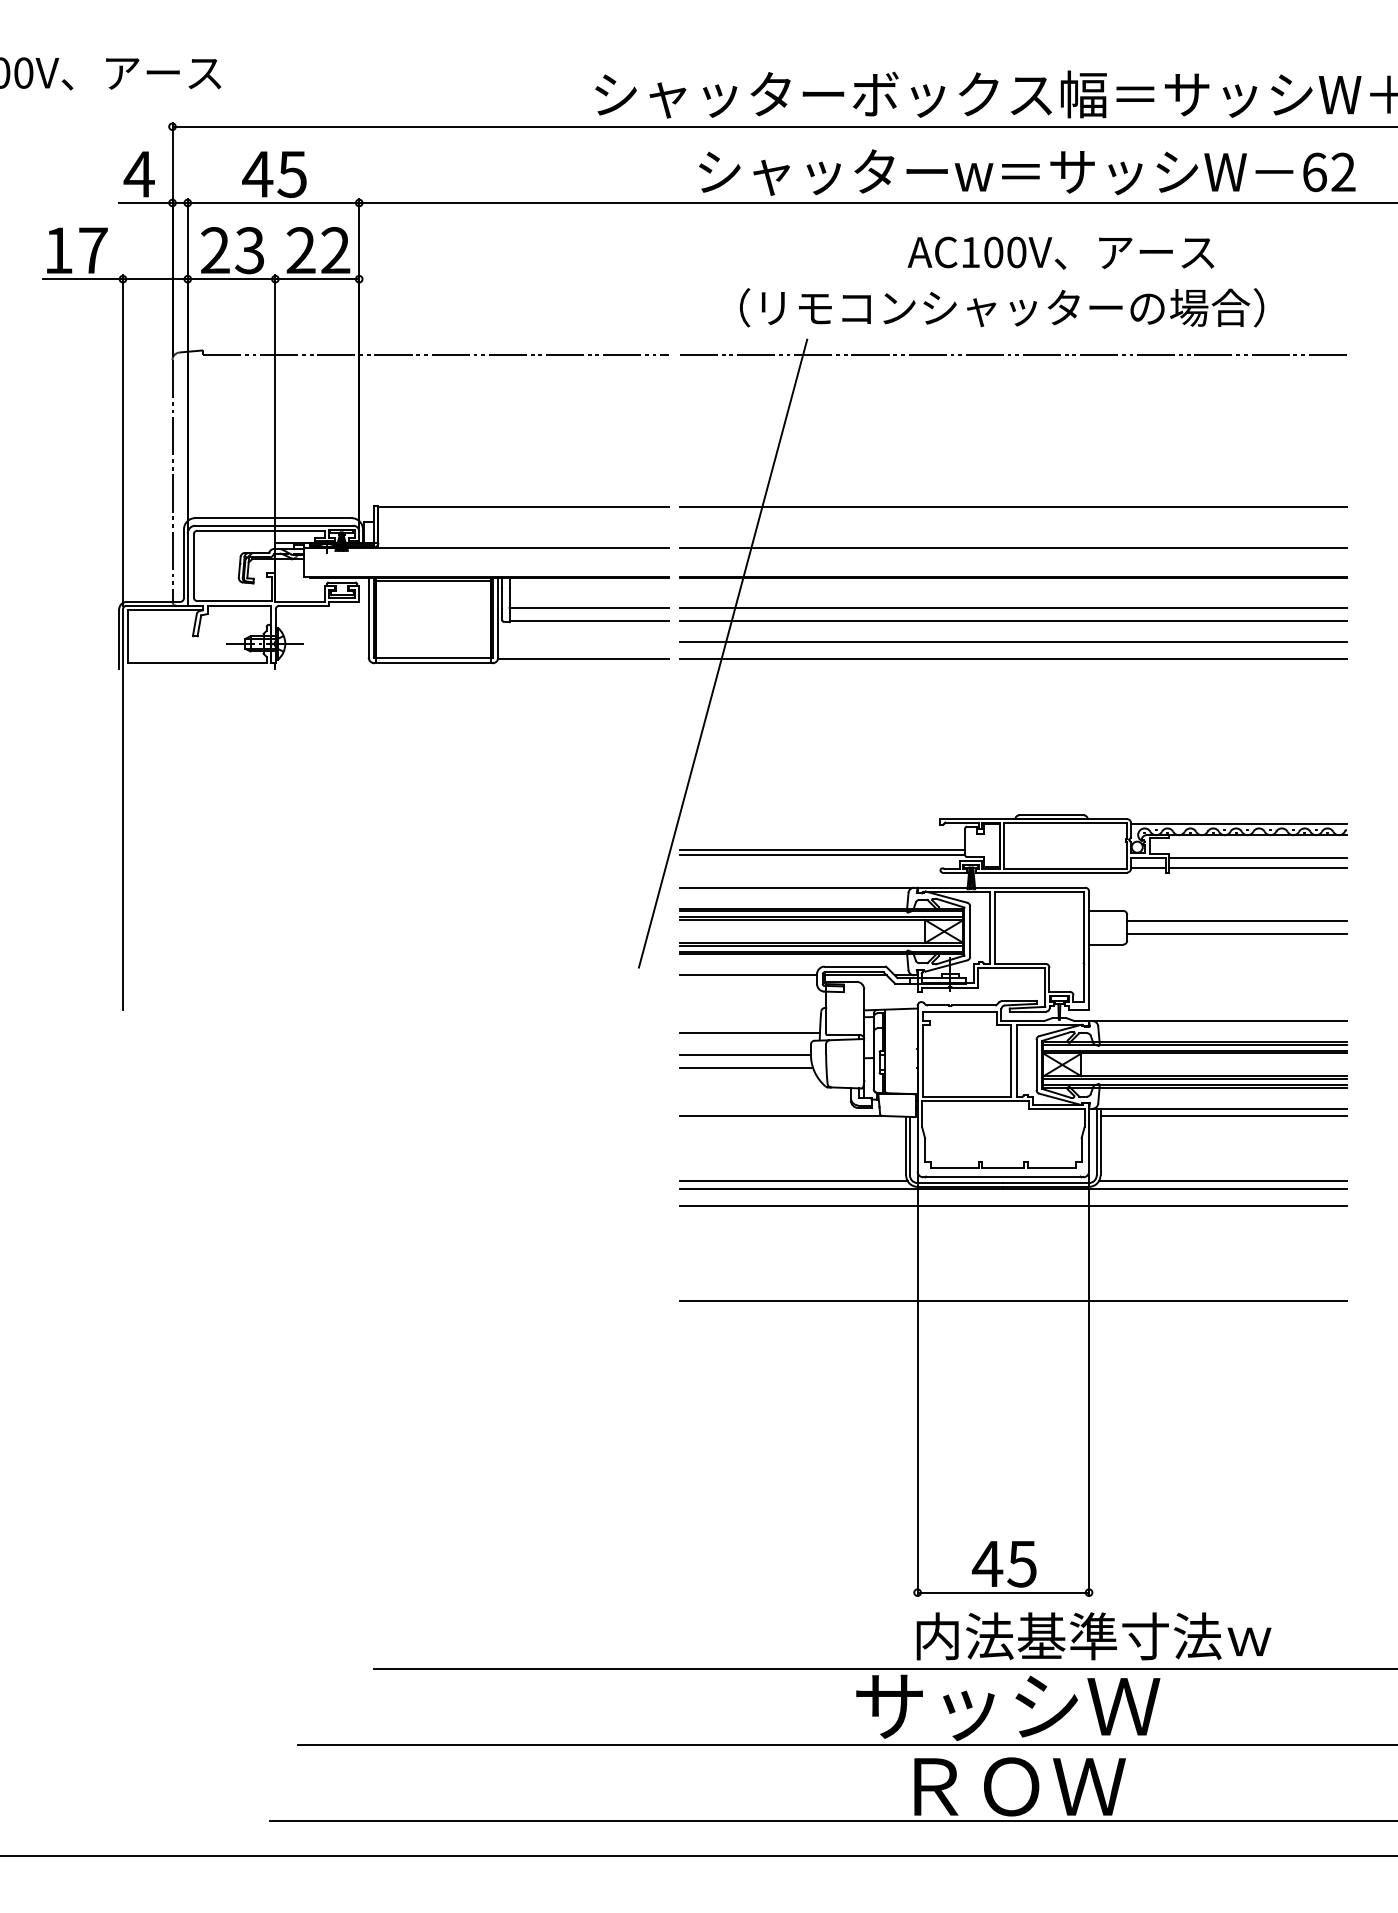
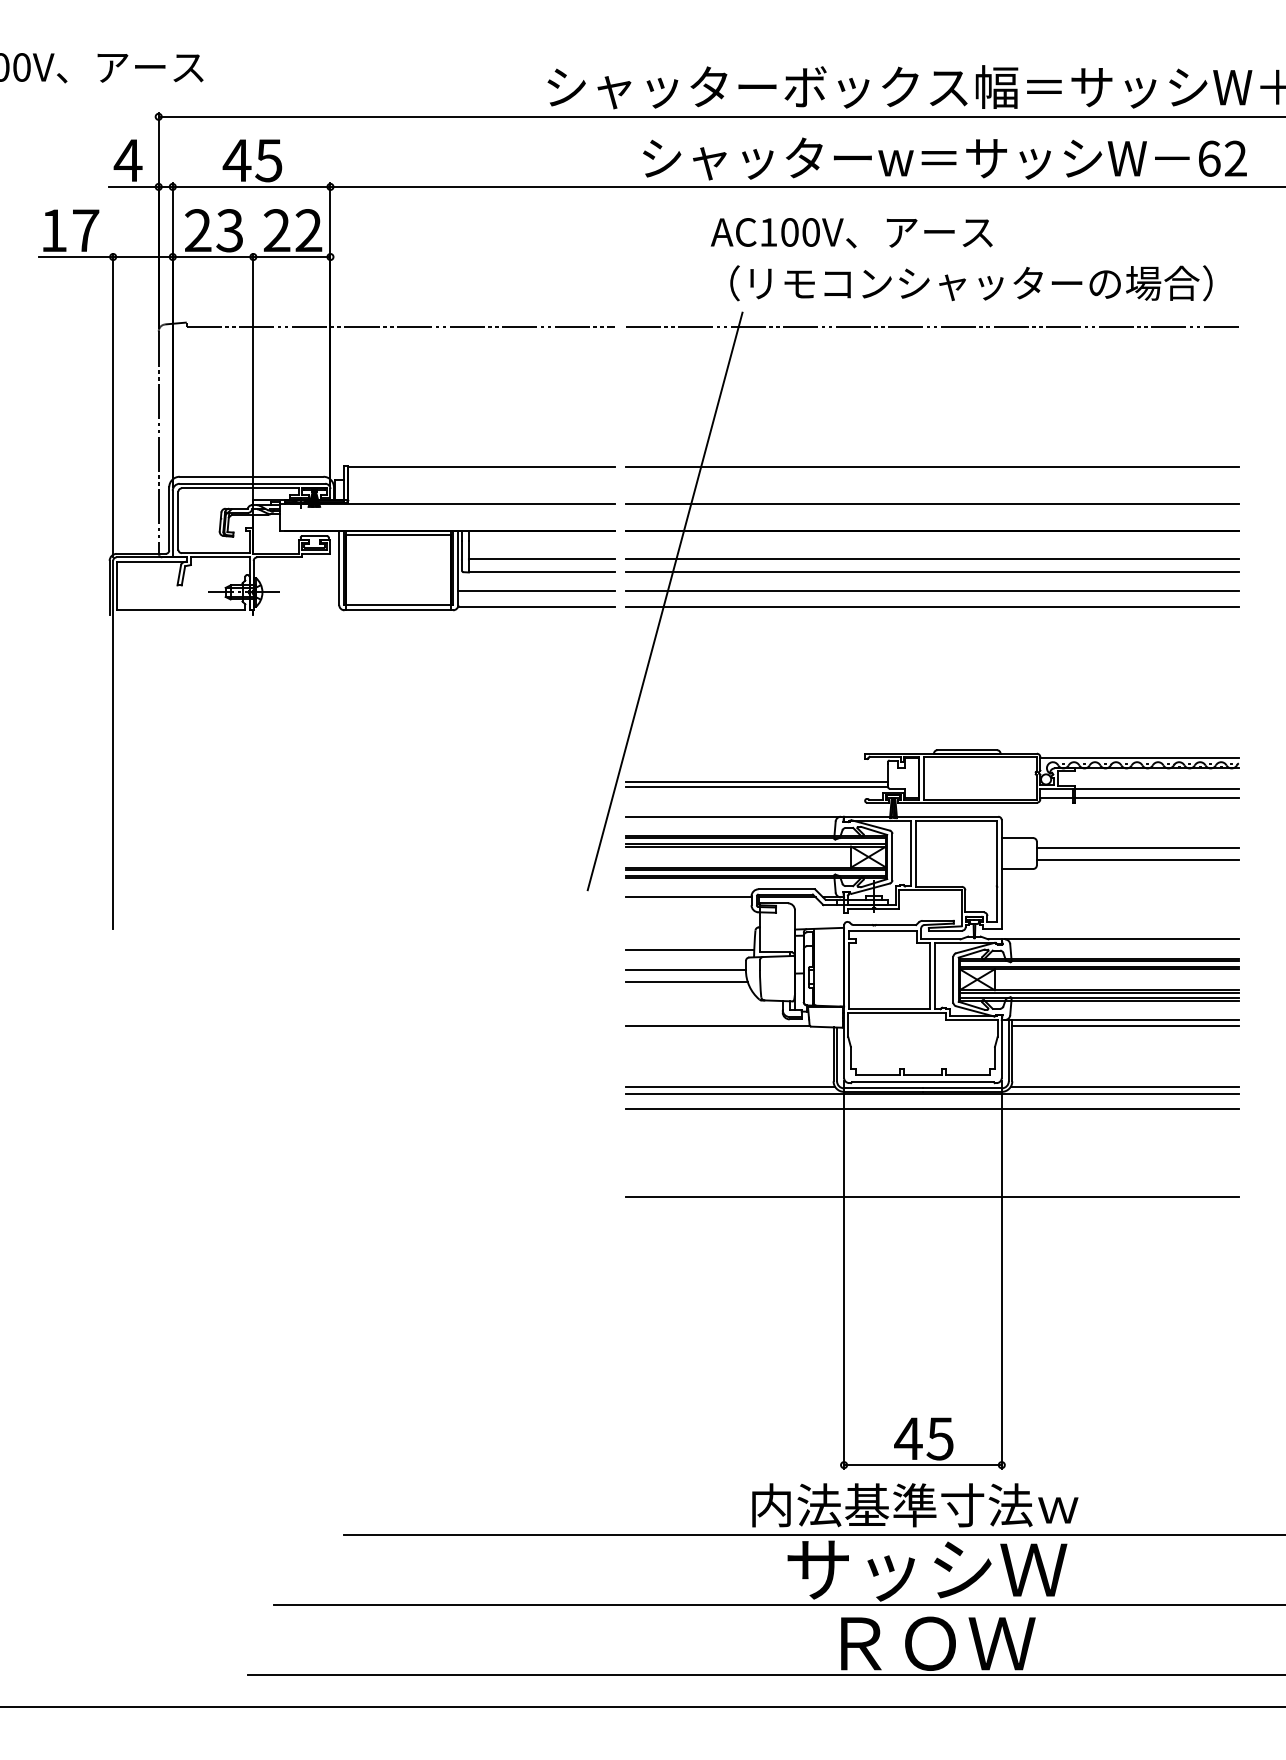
text: (1060, 252) -> (851, 232), moved
text: (1002, 307) -> (971, 283), moved
line: (583, 642) -> (536, 591), added
text: (1093, 1636) -> (914, 1505), moved

